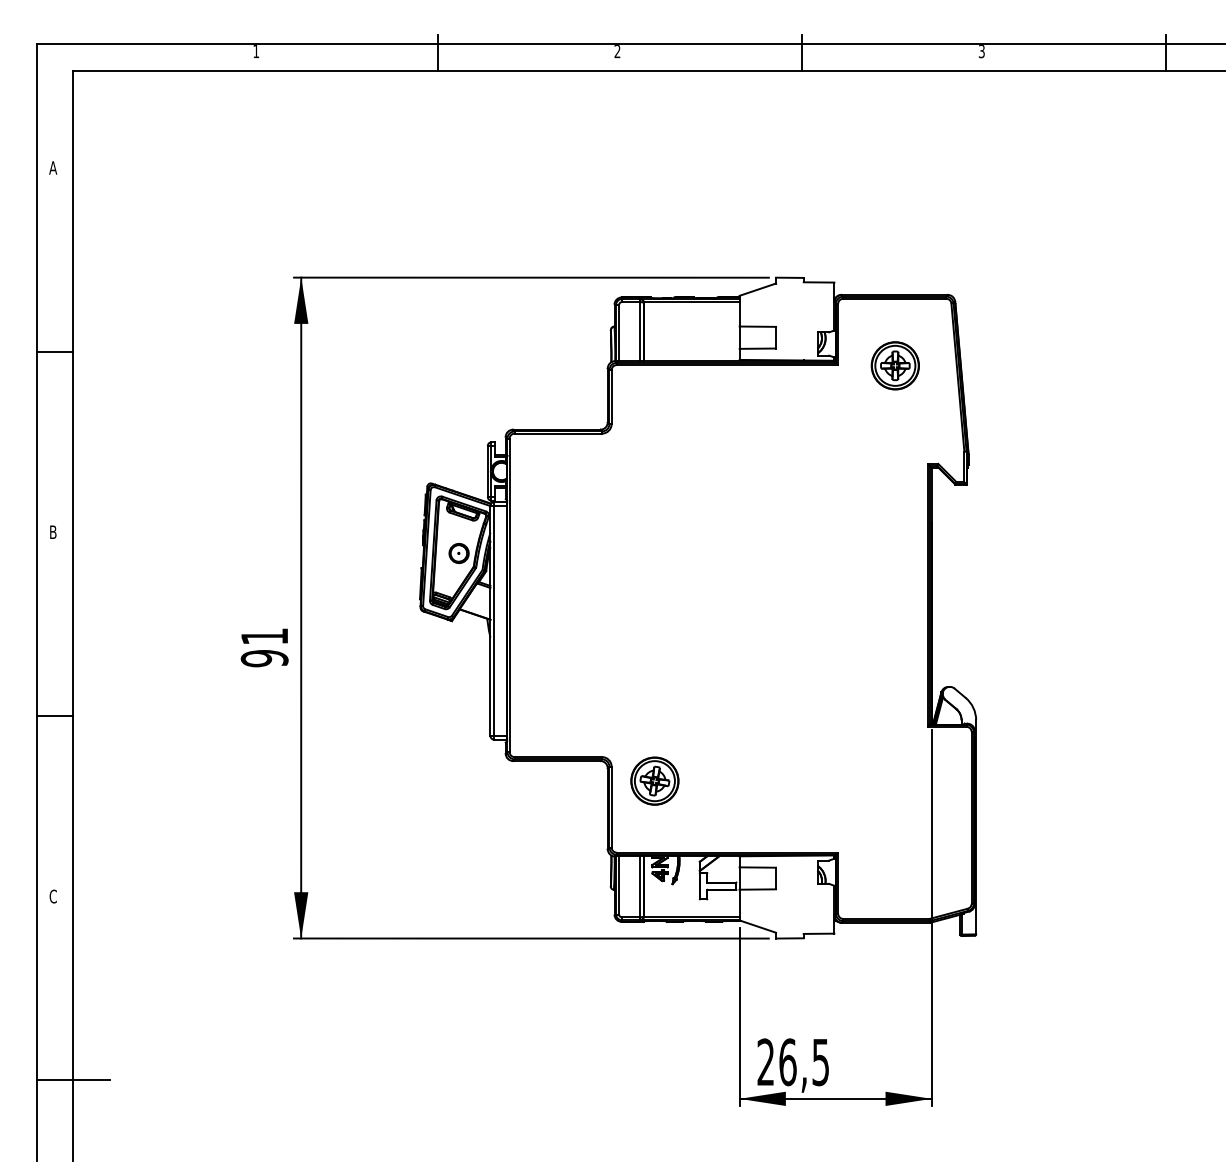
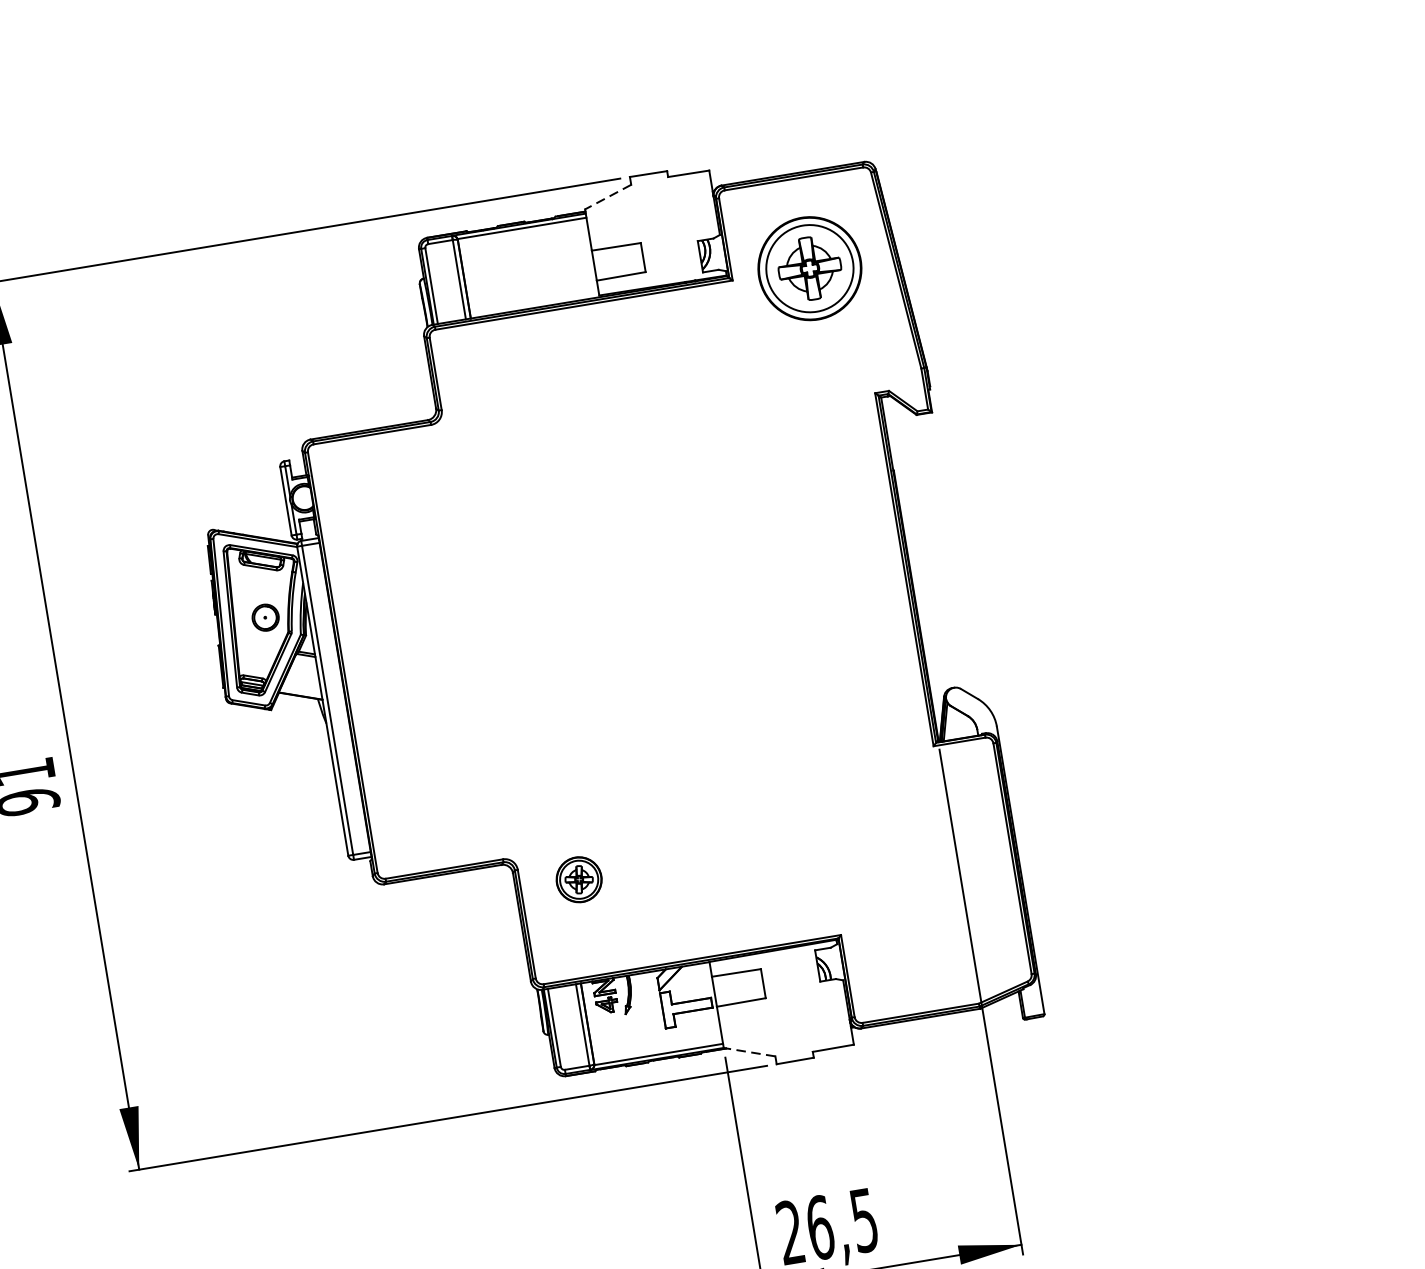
line: (757, 289) -> (607, 196), solid -> dashed
part: (894, 365) -> (808, 268), size x1.6
part: (654, 780) -> (578, 879), size x0.7
line: (757, 926) -> (749, 1052), solid -> dashed

